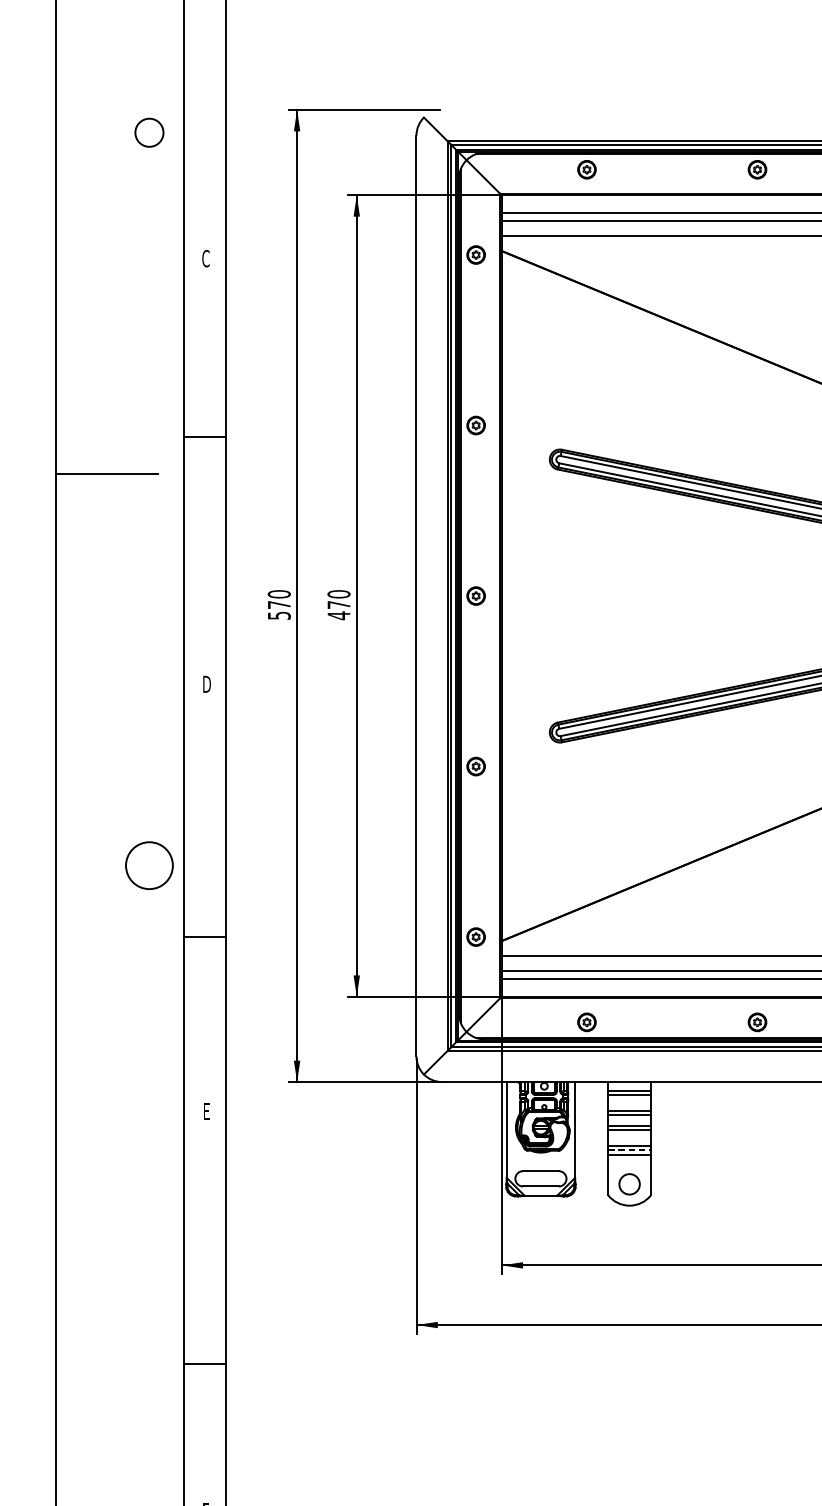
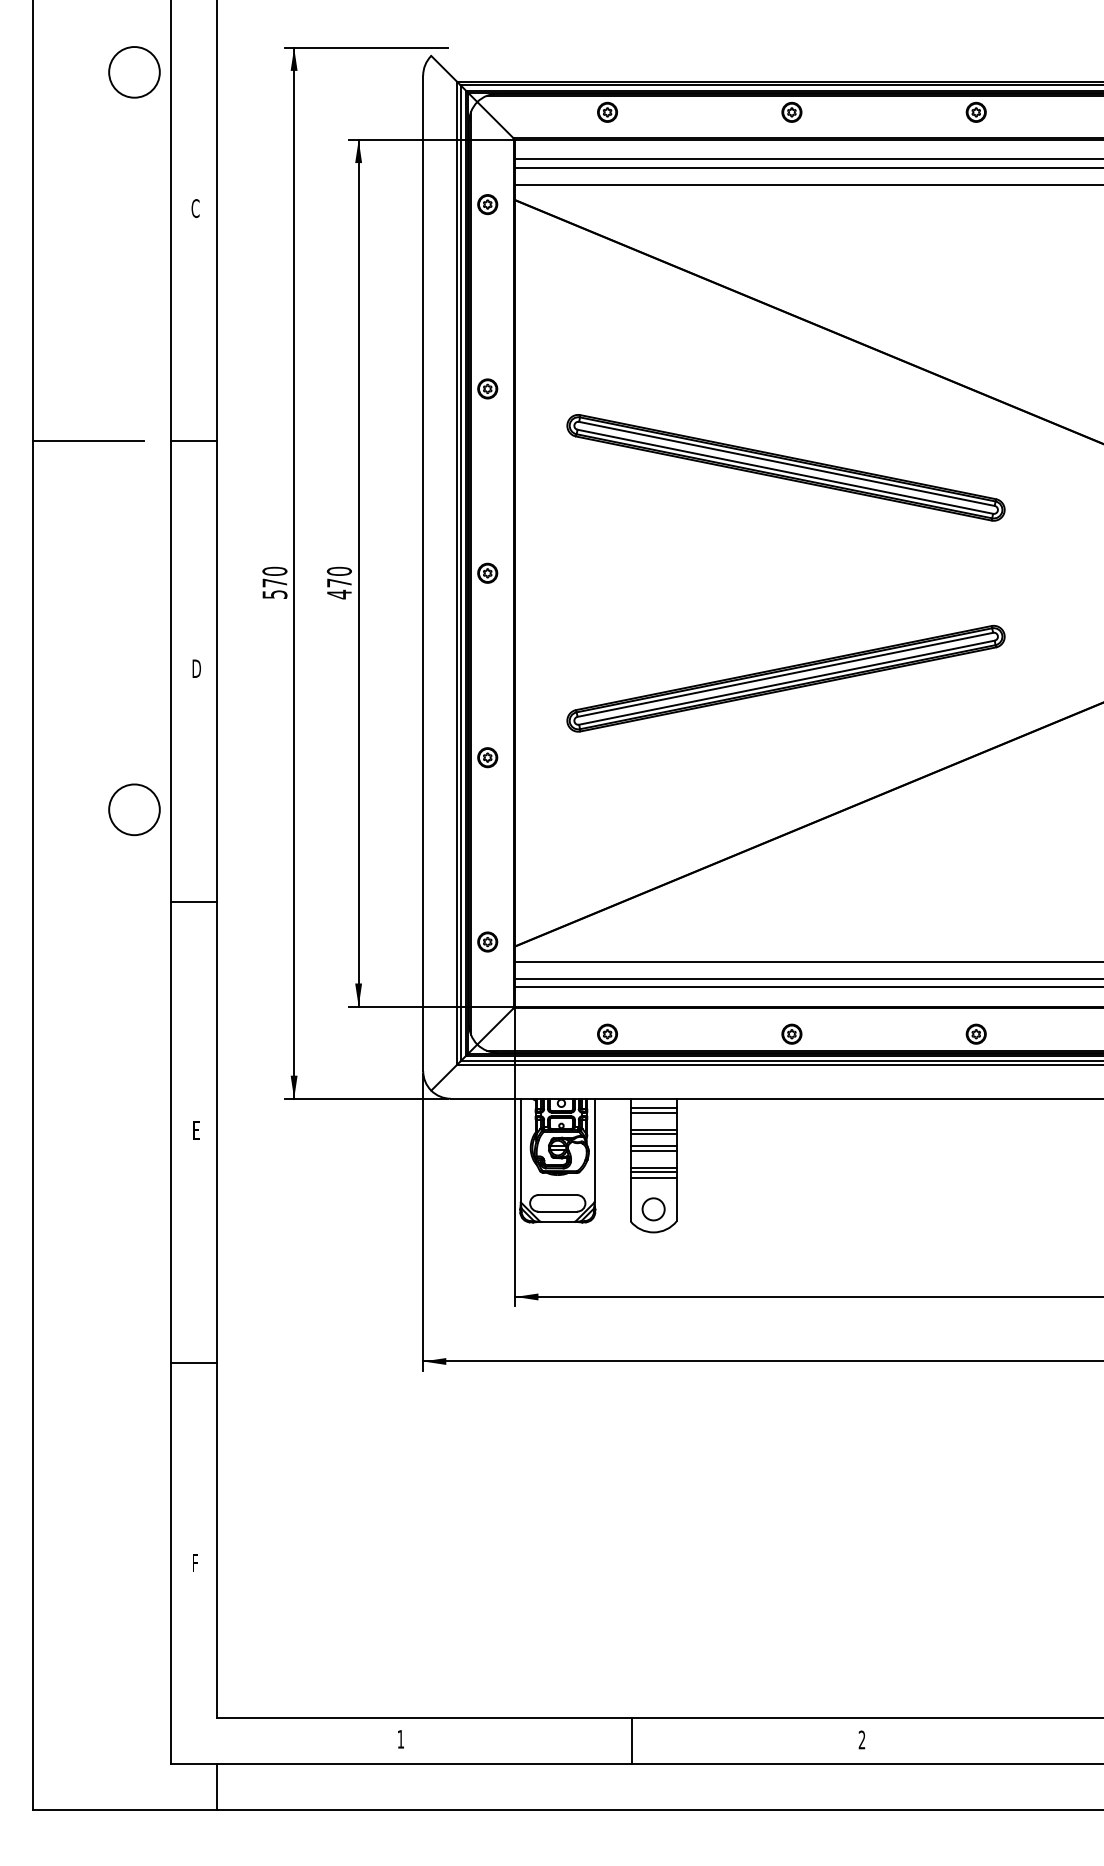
circle: (149, 132) -> (134, 72), size x1.67
line: (204, 437) -> (194, 441), moved
circle: (149, 865) -> (134, 809), moved
line: (204, 937) -> (194, 902), moved
line: (630, 1150) -> (654, 1172), dashed -> solid
line: (204, 1363) -> (194, 1362), moved

